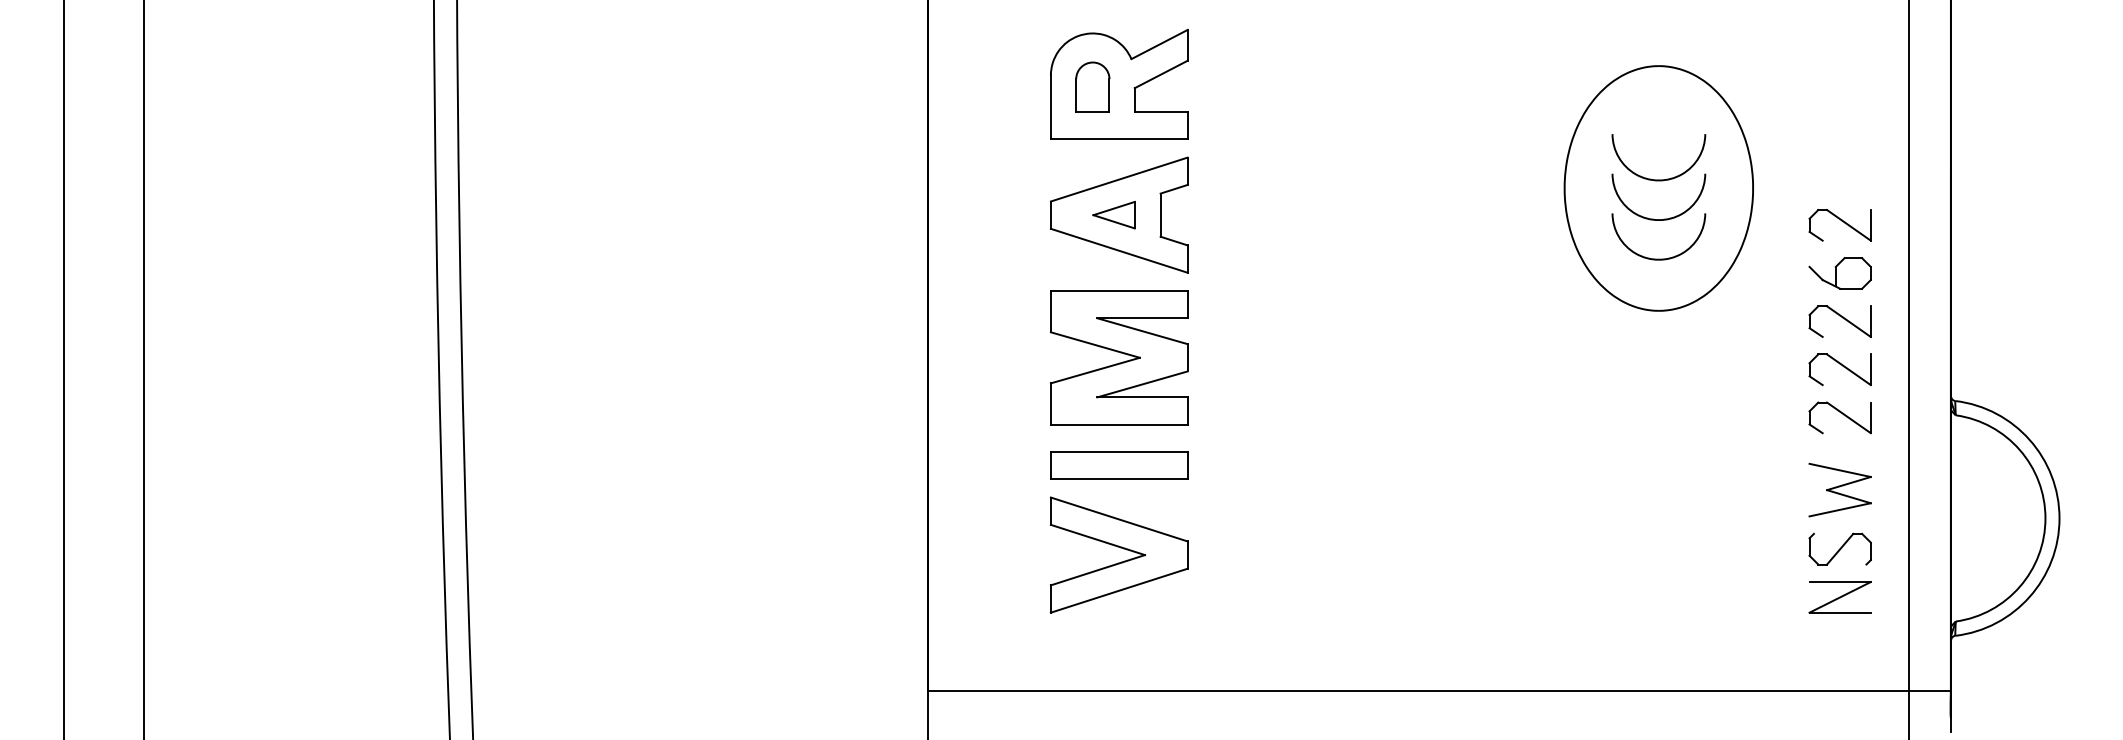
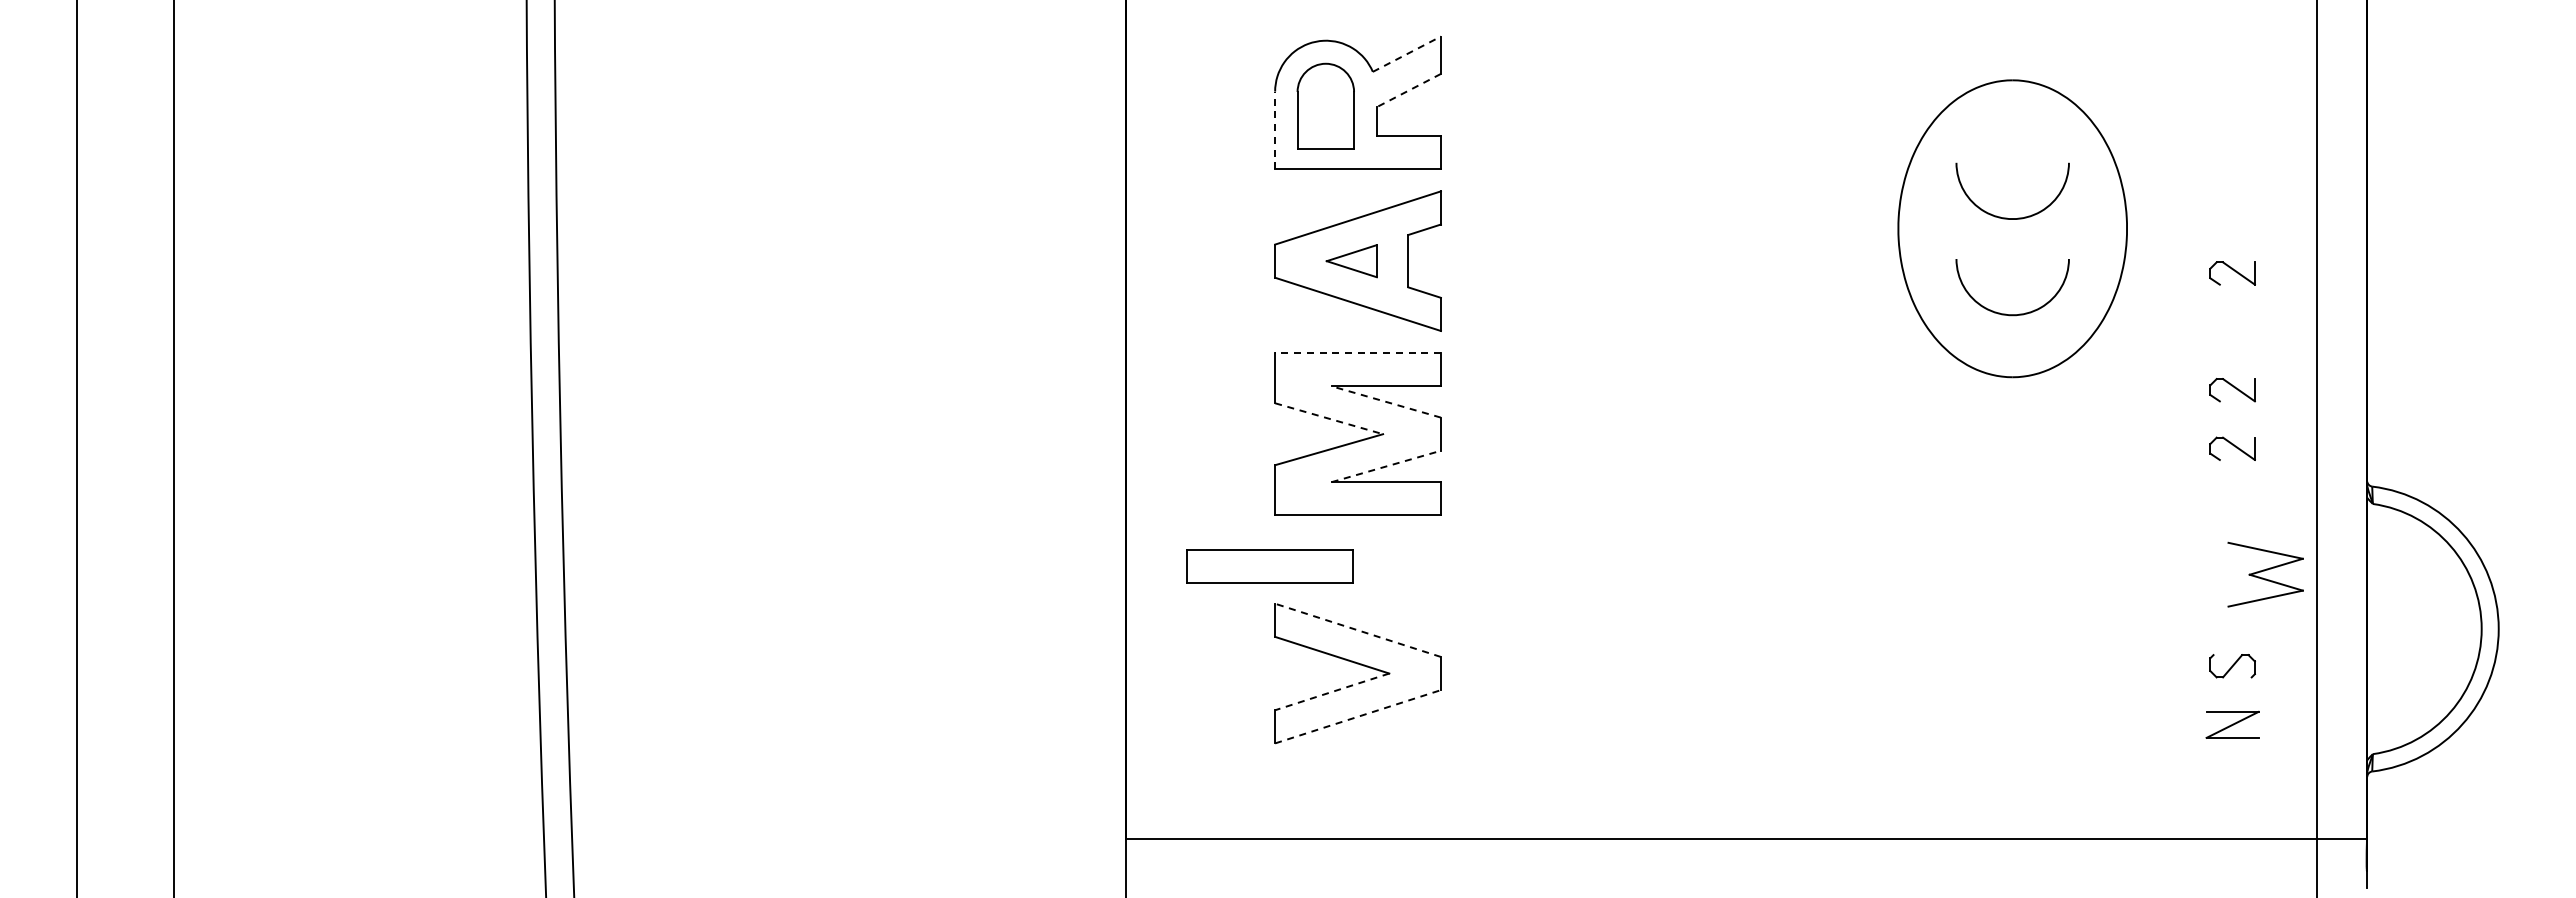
line: (1160, 43) -> (1407, 53), solid -> dashed
line: (1160, 74) -> (1408, 90), solid -> dashed
part: (1093, 87) -> (1326, 106), size x1.4
line: (1051, 107) -> (1275, 130), solid -> dashed
curve: (1653, 218) -> (2006, 265), removed
part: (1840, 225) -> (2232, 273), size x0.6
part: (1840, 273) -> (2232, 331), removed
line: (1119, 291) -> (1358, 353), solid -> dashed
part: (1840, 320) -> (2232, 389), size x0.6
line: (1142, 330) -> (1386, 401), solid -> dashed
line: (1095, 344) -> (1329, 418), solid -> dashed
part: (1840, 369) -> (2232, 448), size x0.6
line: (1142, 384) -> (1386, 466), solid -> dashed
part: (1840, 417) -> (2232, 506), removed
part: (1118, 466) -> (1269, 566), moved
part: (1840, 489) -> (2265, 574), moved
line: (1118, 519) -> (1357, 630), solid -> dashed
part: (1840, 548) -> (2232, 665), size x0.6
line: (1098, 569) -> (1332, 691), solid -> dashed
line: (1119, 590) -> (1358, 716), solid -> dashed
part: (1840, 597) -> (2232, 724), size x0.7

